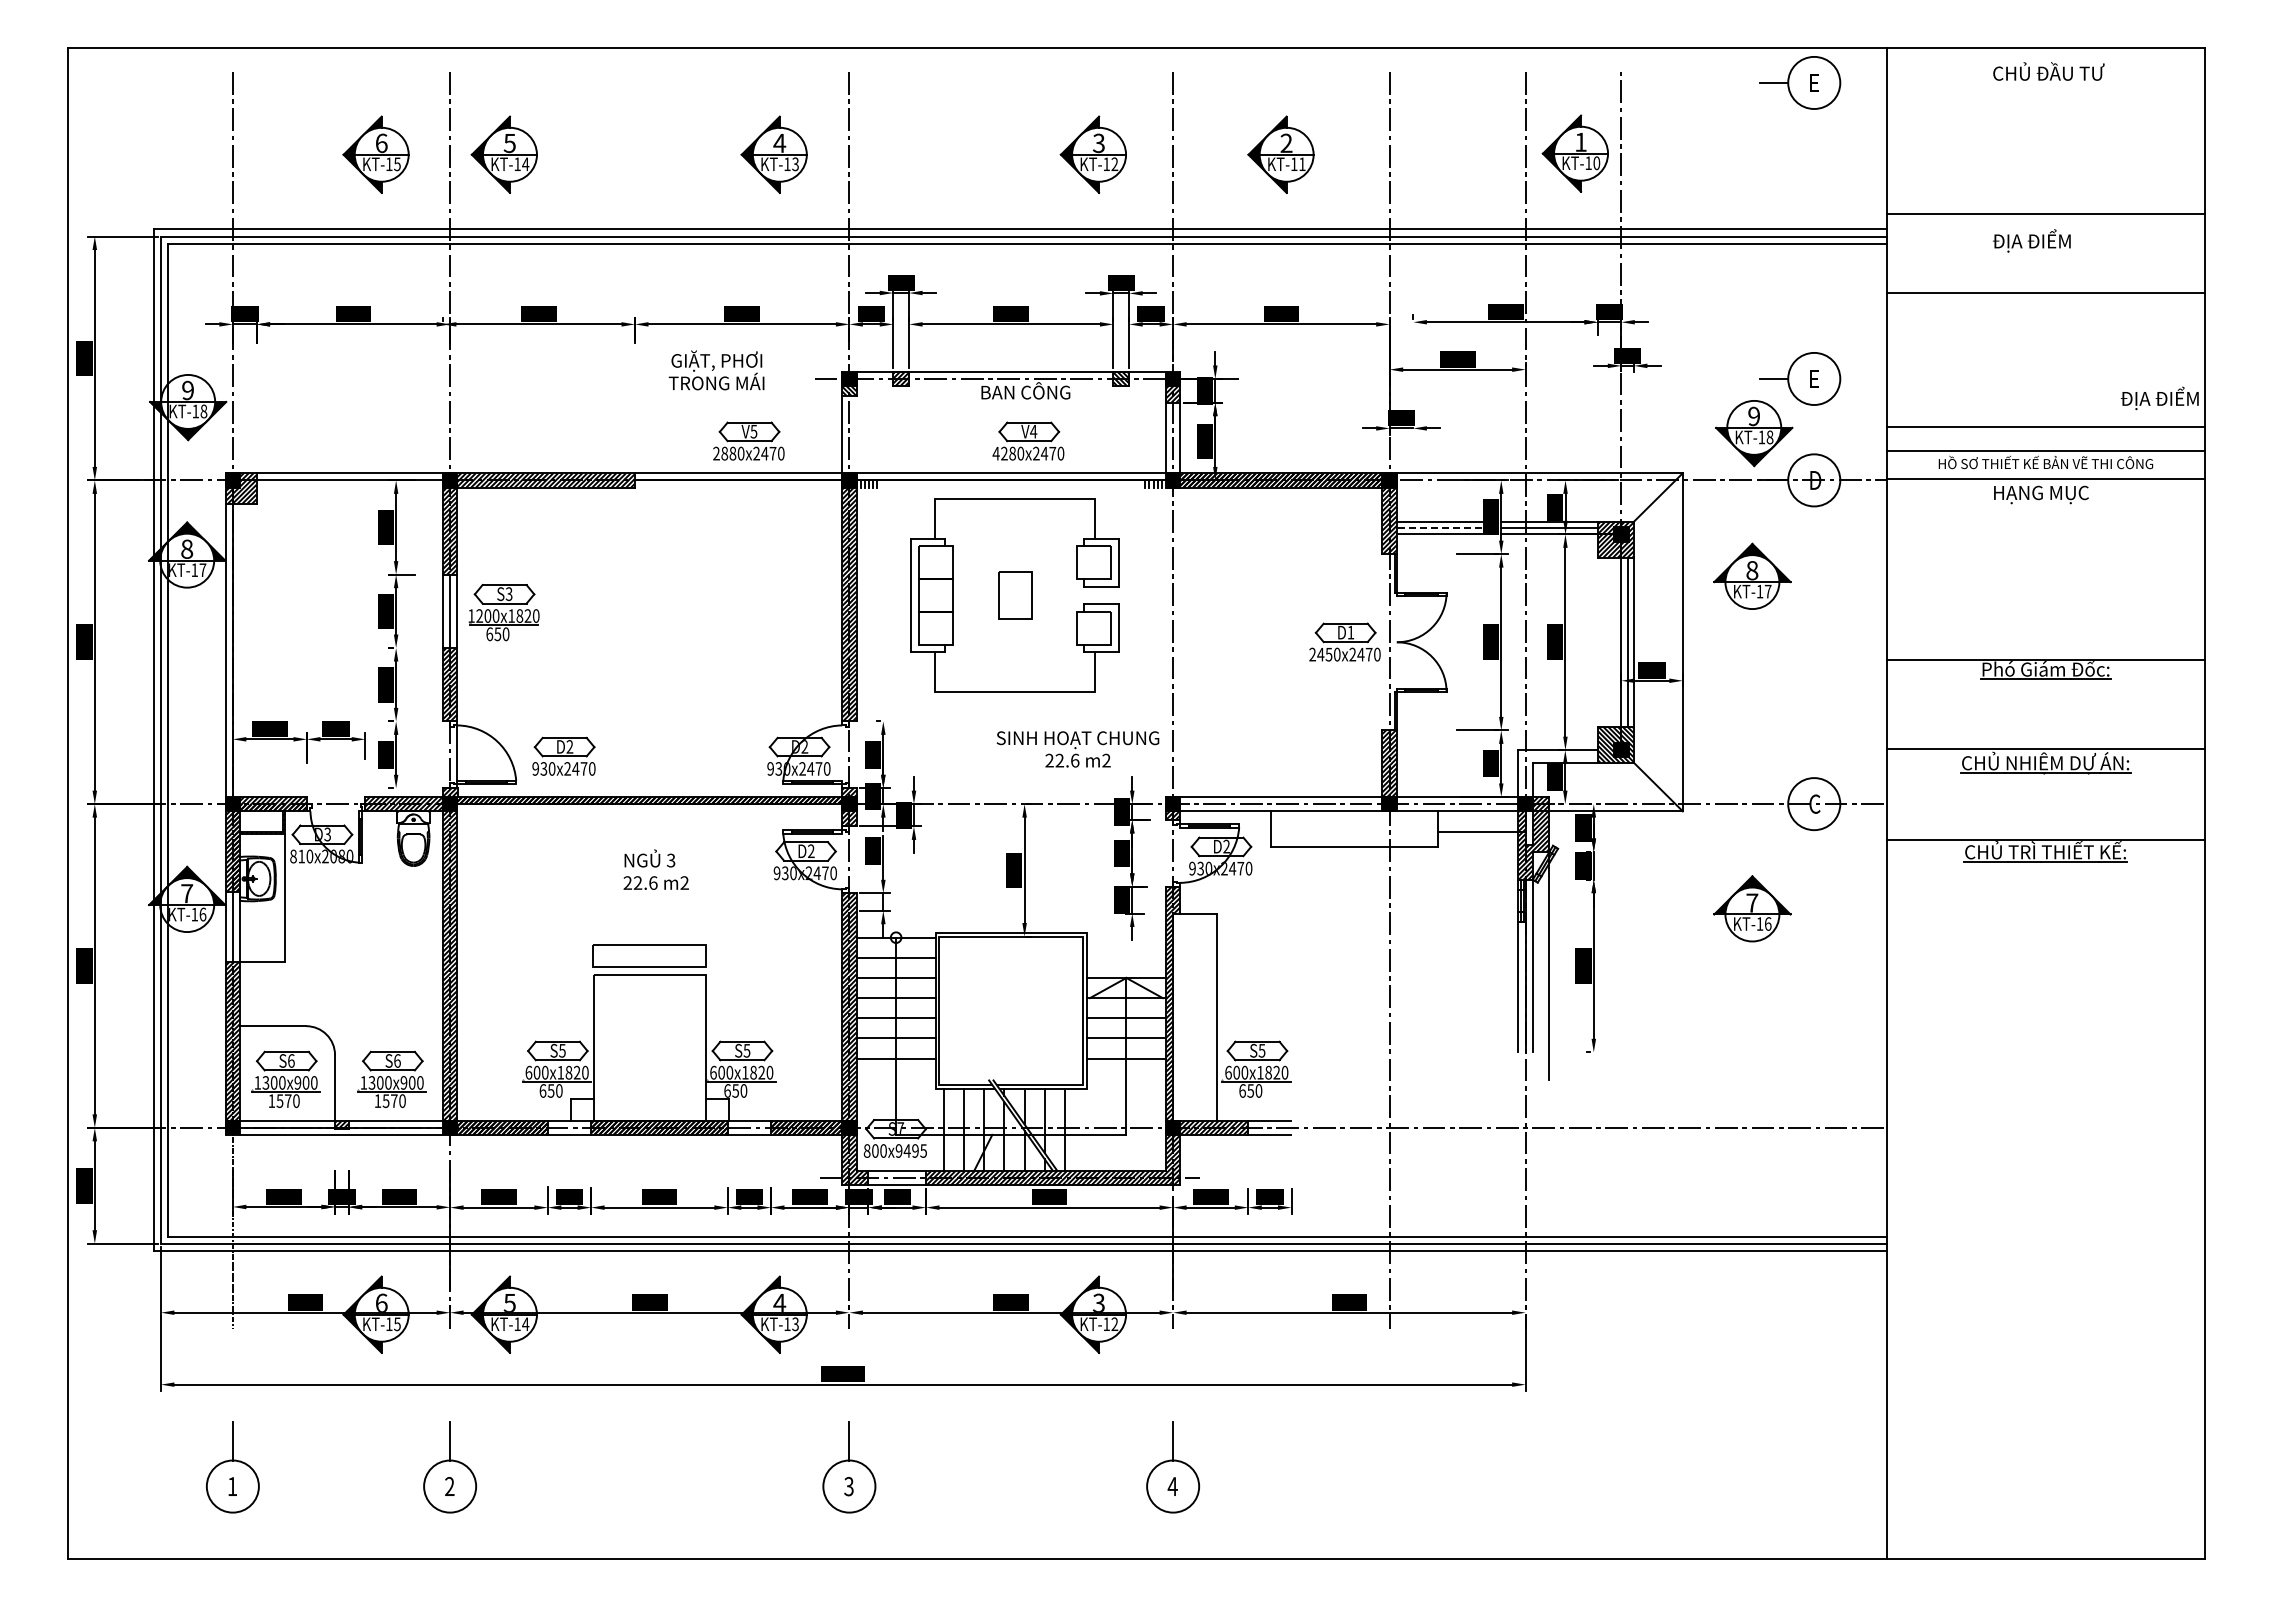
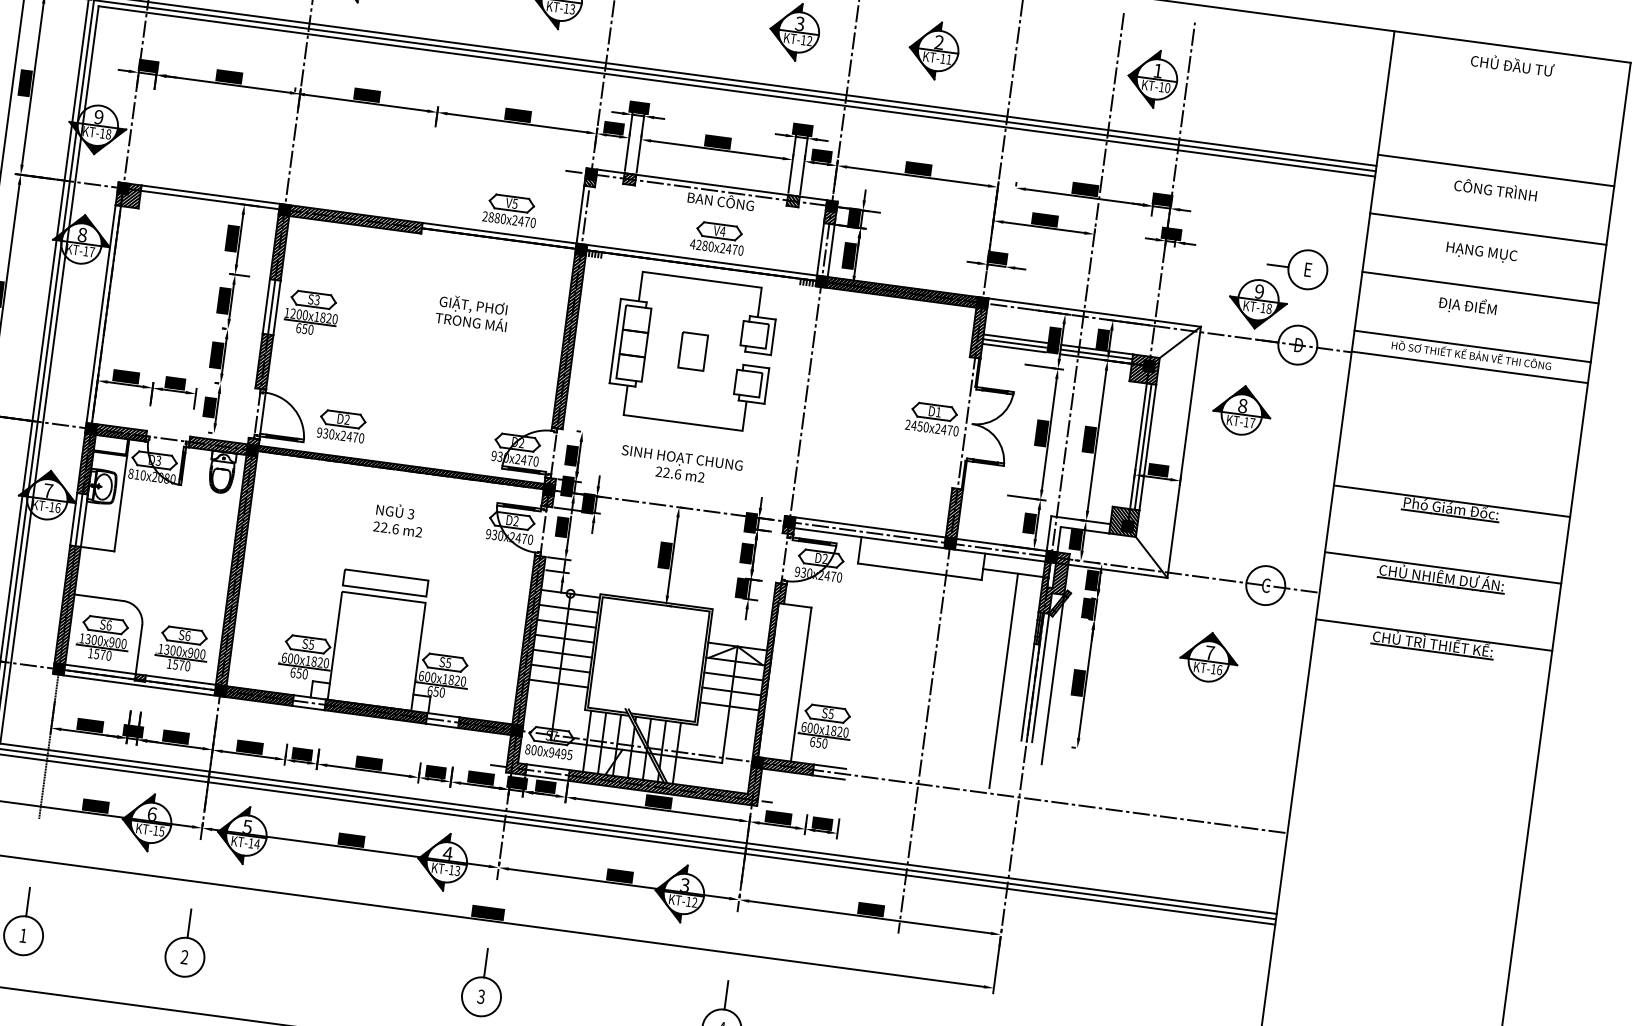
part: (1800, 82) -> (1327, 48), removed
text: (2048, 240) -> (1495, 190), ĐỊA ĐIỂM -> CÔNG TRÌNH
text: (716, 370) -> (472, 312), moved
text: (2159, 398) -> (1467, 305), moved
line: (2045, 427) -> (1480, 287), moved
text: (2041, 494) -> (1481, 252), moved
line: (1439, 528) -> (1014, 343), dashed -> solid
text: (1077, 749) -> (680, 466), moved
line: (1484, 976) -> (1003, 680), added

